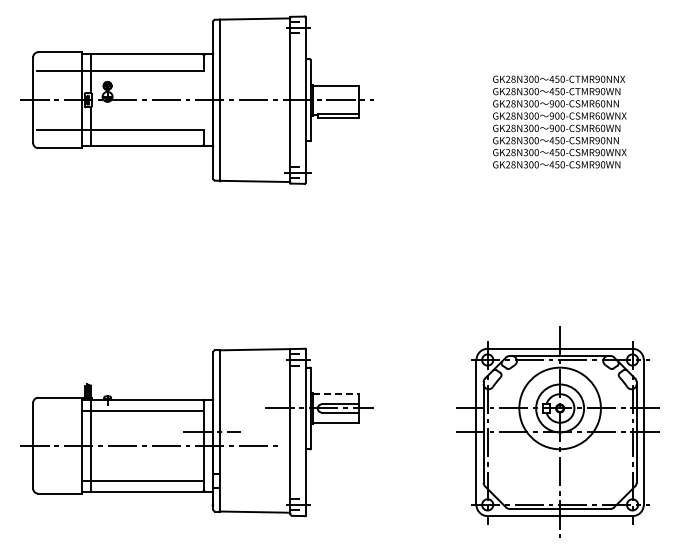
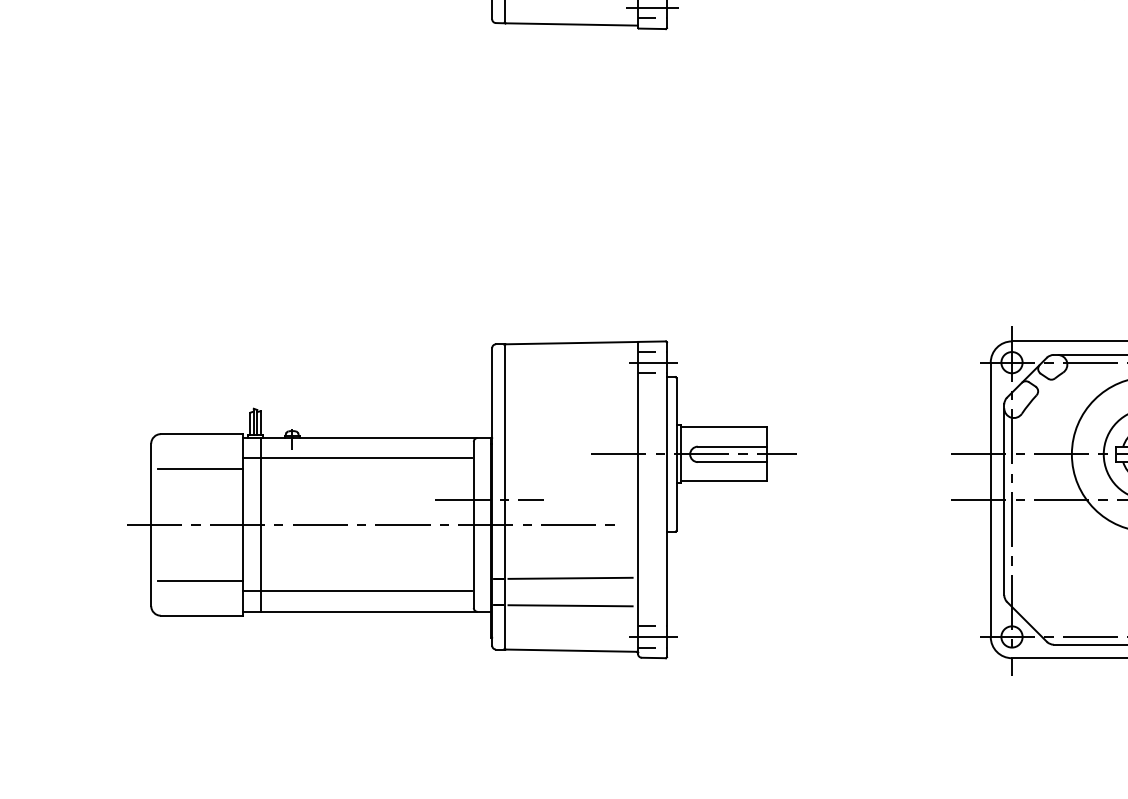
line: (335, 394) -> (723, 427), dashed -> solid
line: (58, 416) -> (199, 469), added
line: (254, 473) -> (570, 577), added
line: (58, 475) -> (199, 581), added
line: (254, 488) -> (570, 605), added

